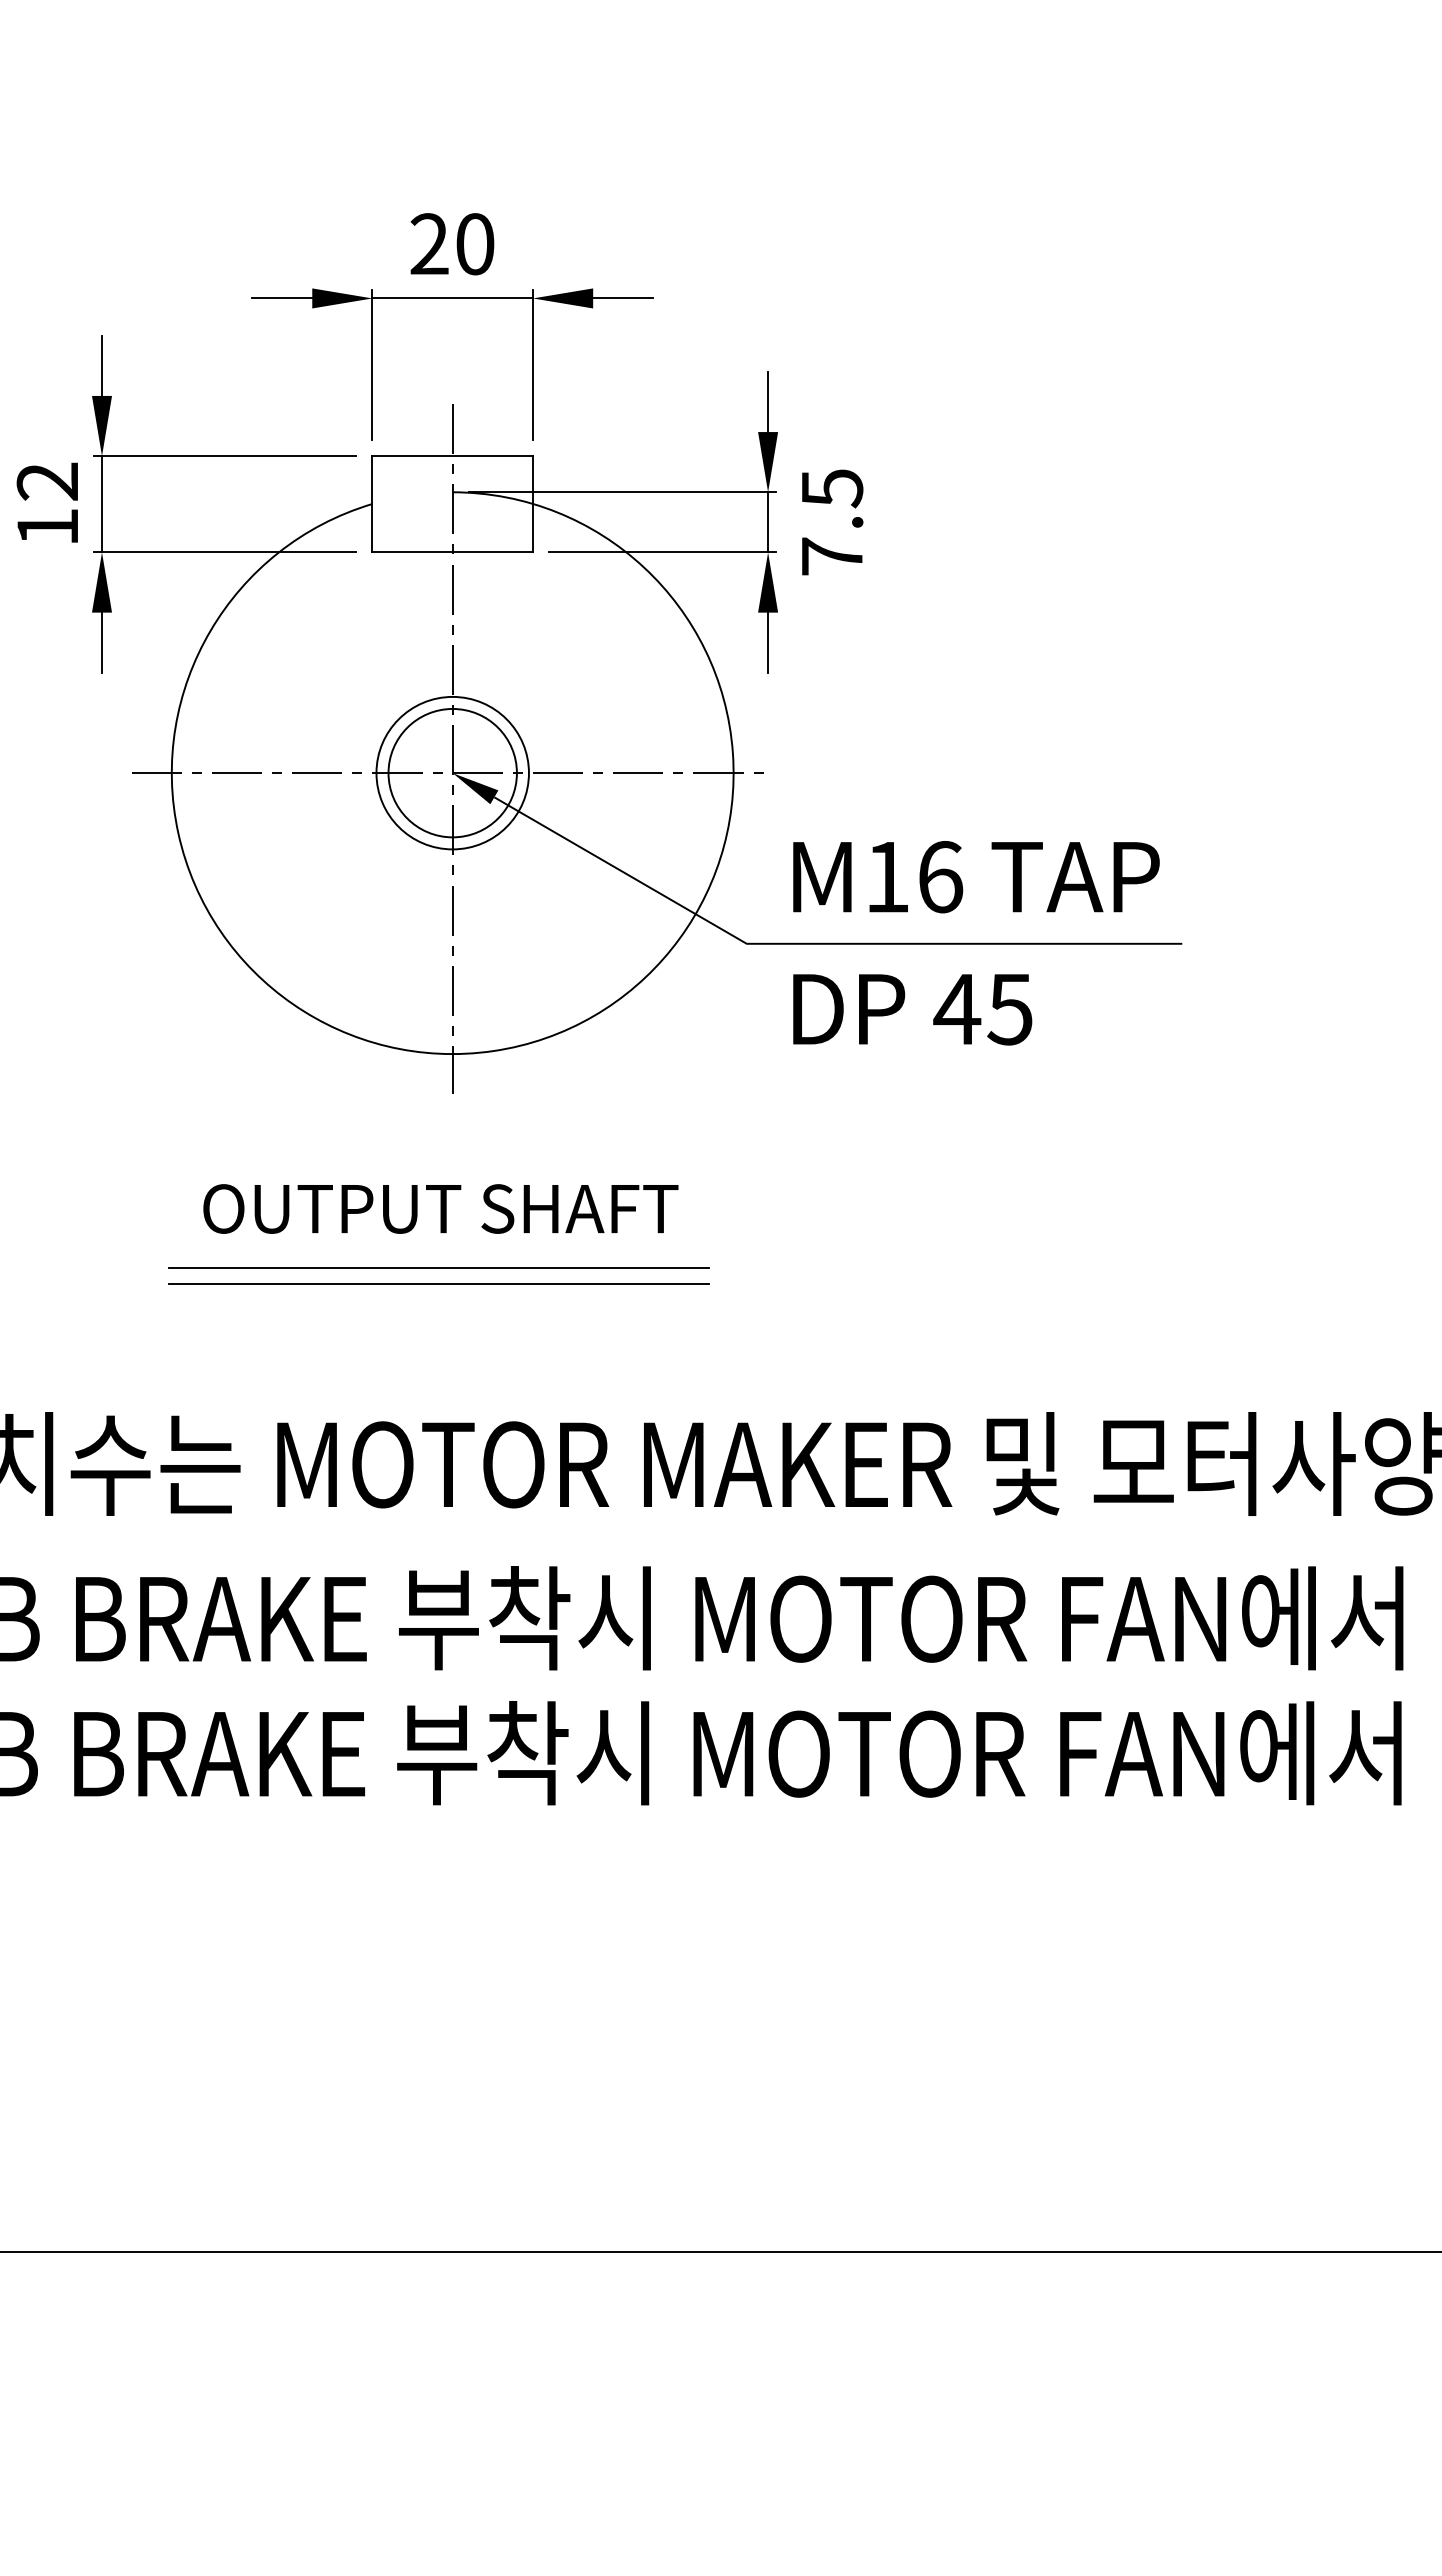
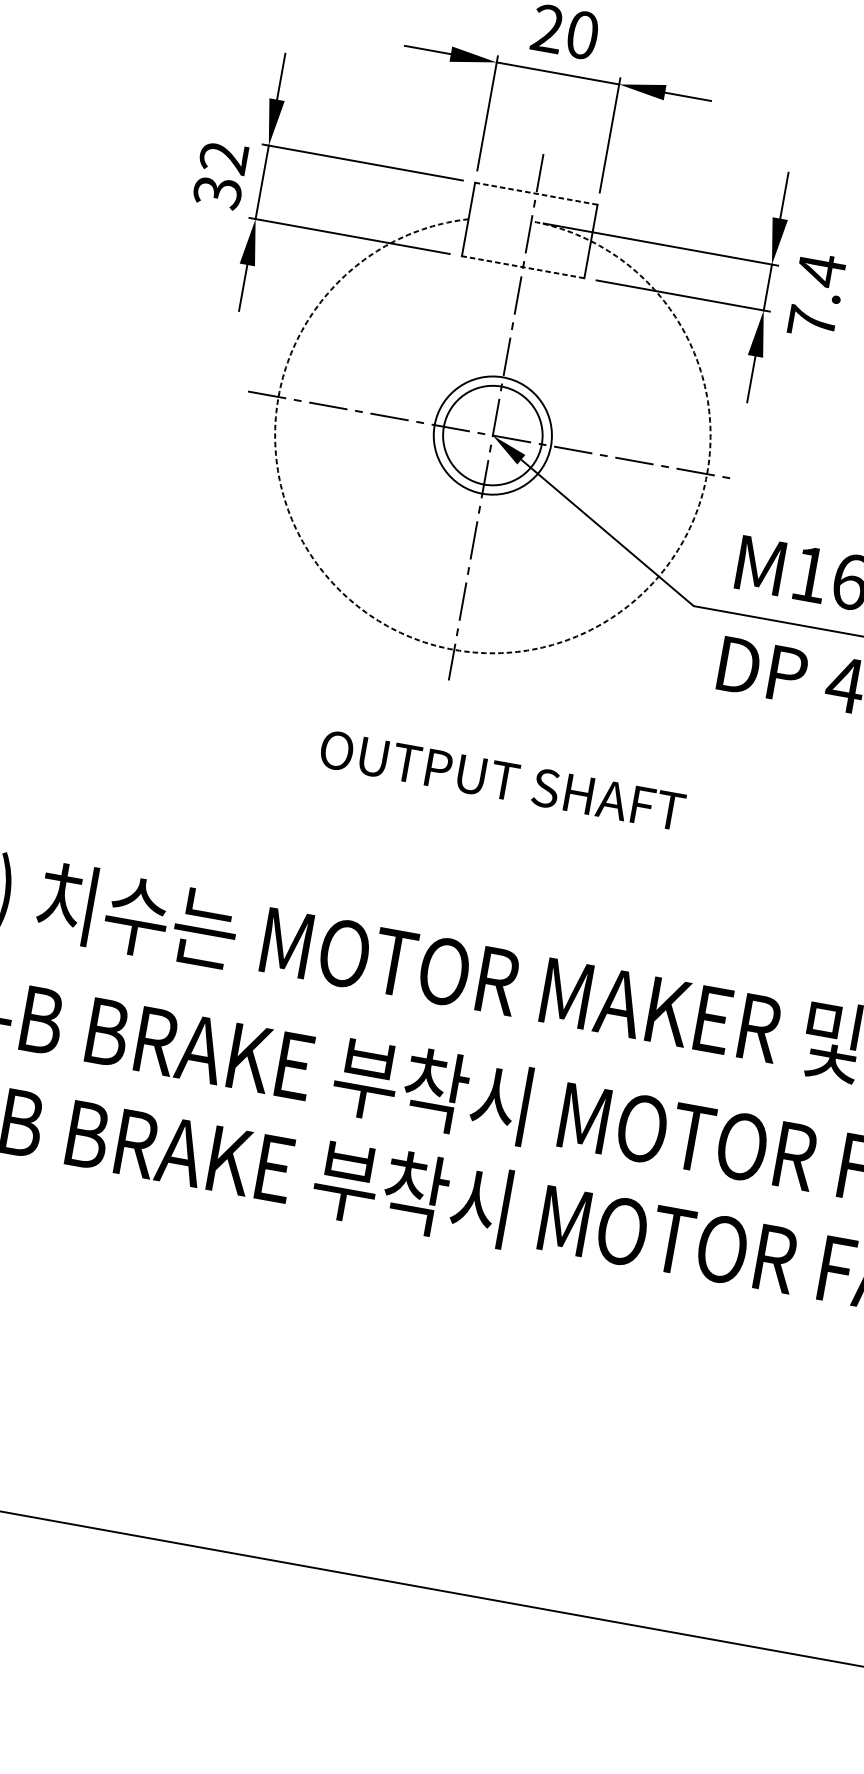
line: (452, 456) -> (536, 193), solid -> dashed
text: (832, 488) -> (821, 270), 7.5 -> 7.4
text: (47, 527) -> (217, 192), 12 -> 32
line: (452, 552) -> (522, 267), solid -> dashed
arc: (493, 1051) -> (485, 653), solid -> dashed
text: (440, 1208) -> (502, 780), moved
line: (438, 1267) -> (414, 810), removed
line: (438, 1283) -> (411, 822), removed

